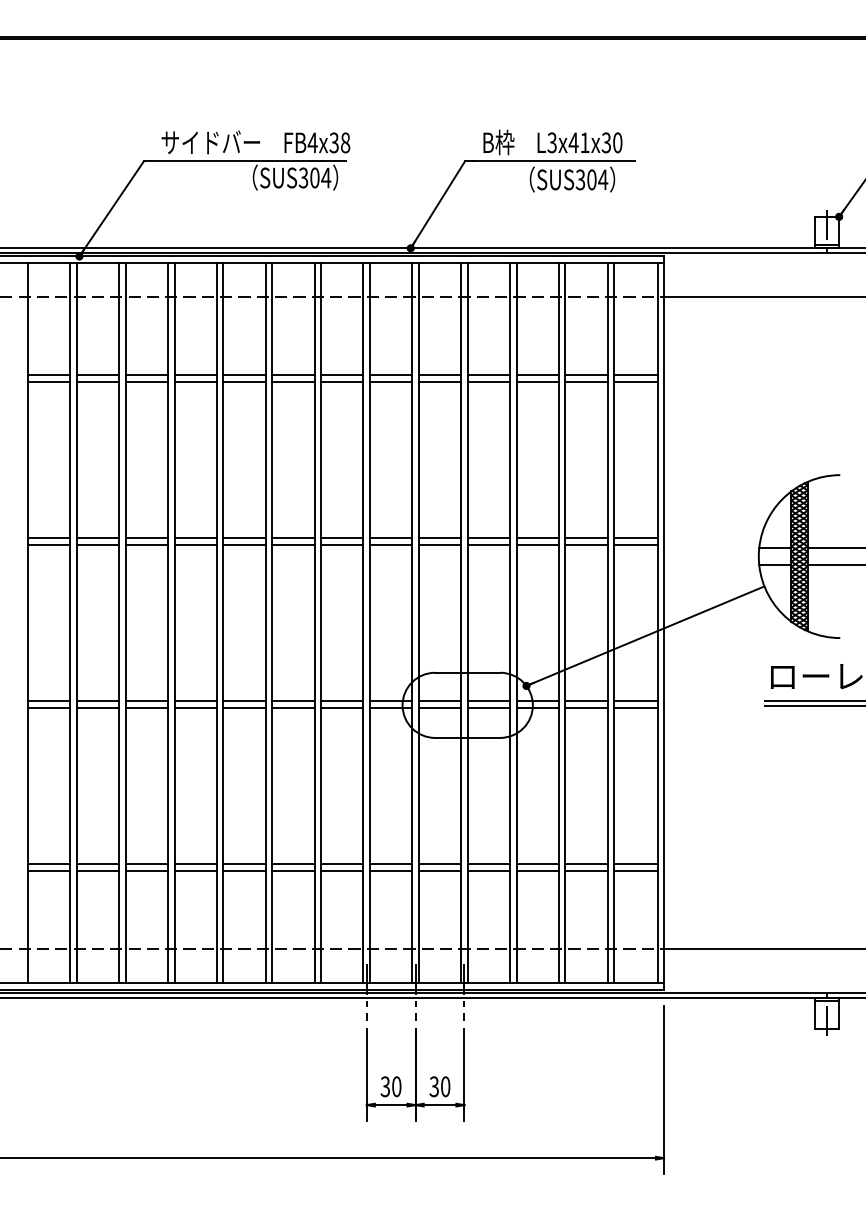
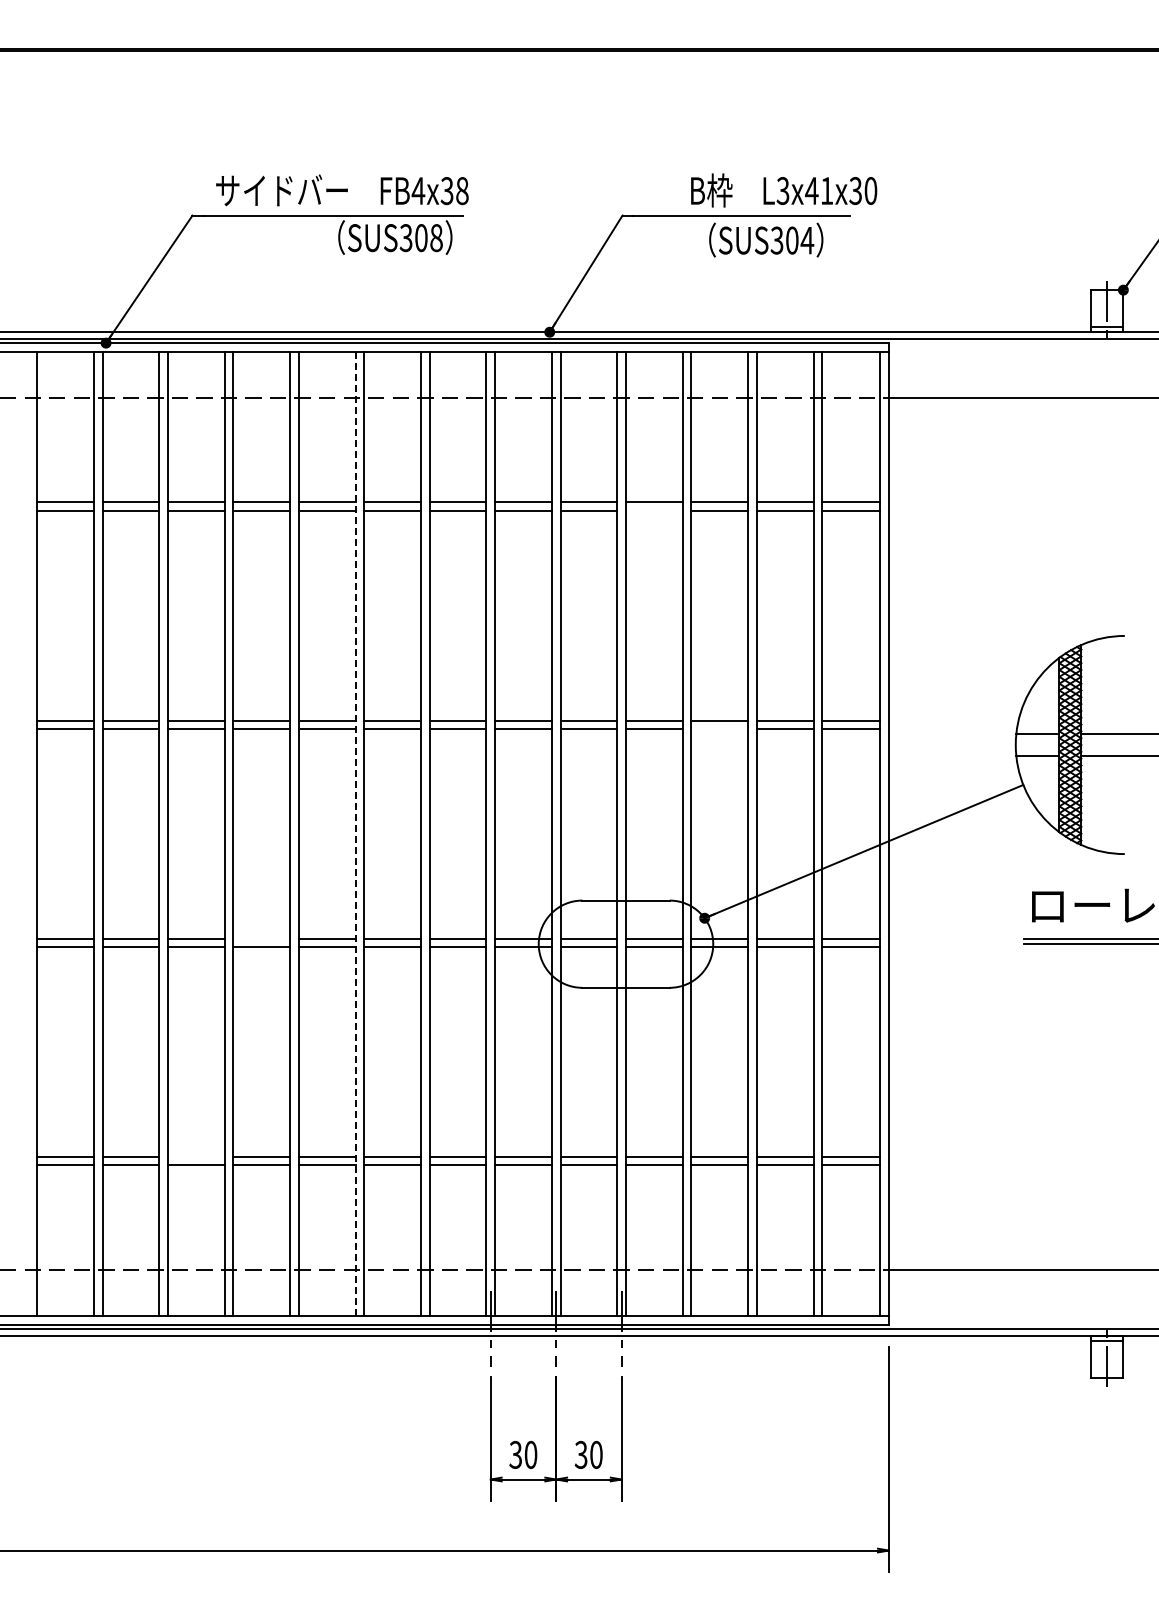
text: (553, 142) -> (784, 190), moved
text: (326, 178) -> (436, 238), SUS304 -> SUS308
line: (489, 382) -> (654, 511), removed
line: (537, 545) -> (719, 729), removed
line: (265, 623) -> (355, 834), solid -> dashed
line: (195, 701) -> (261, 938), removed
line: (146, 863) -> (195, 1156), removed

